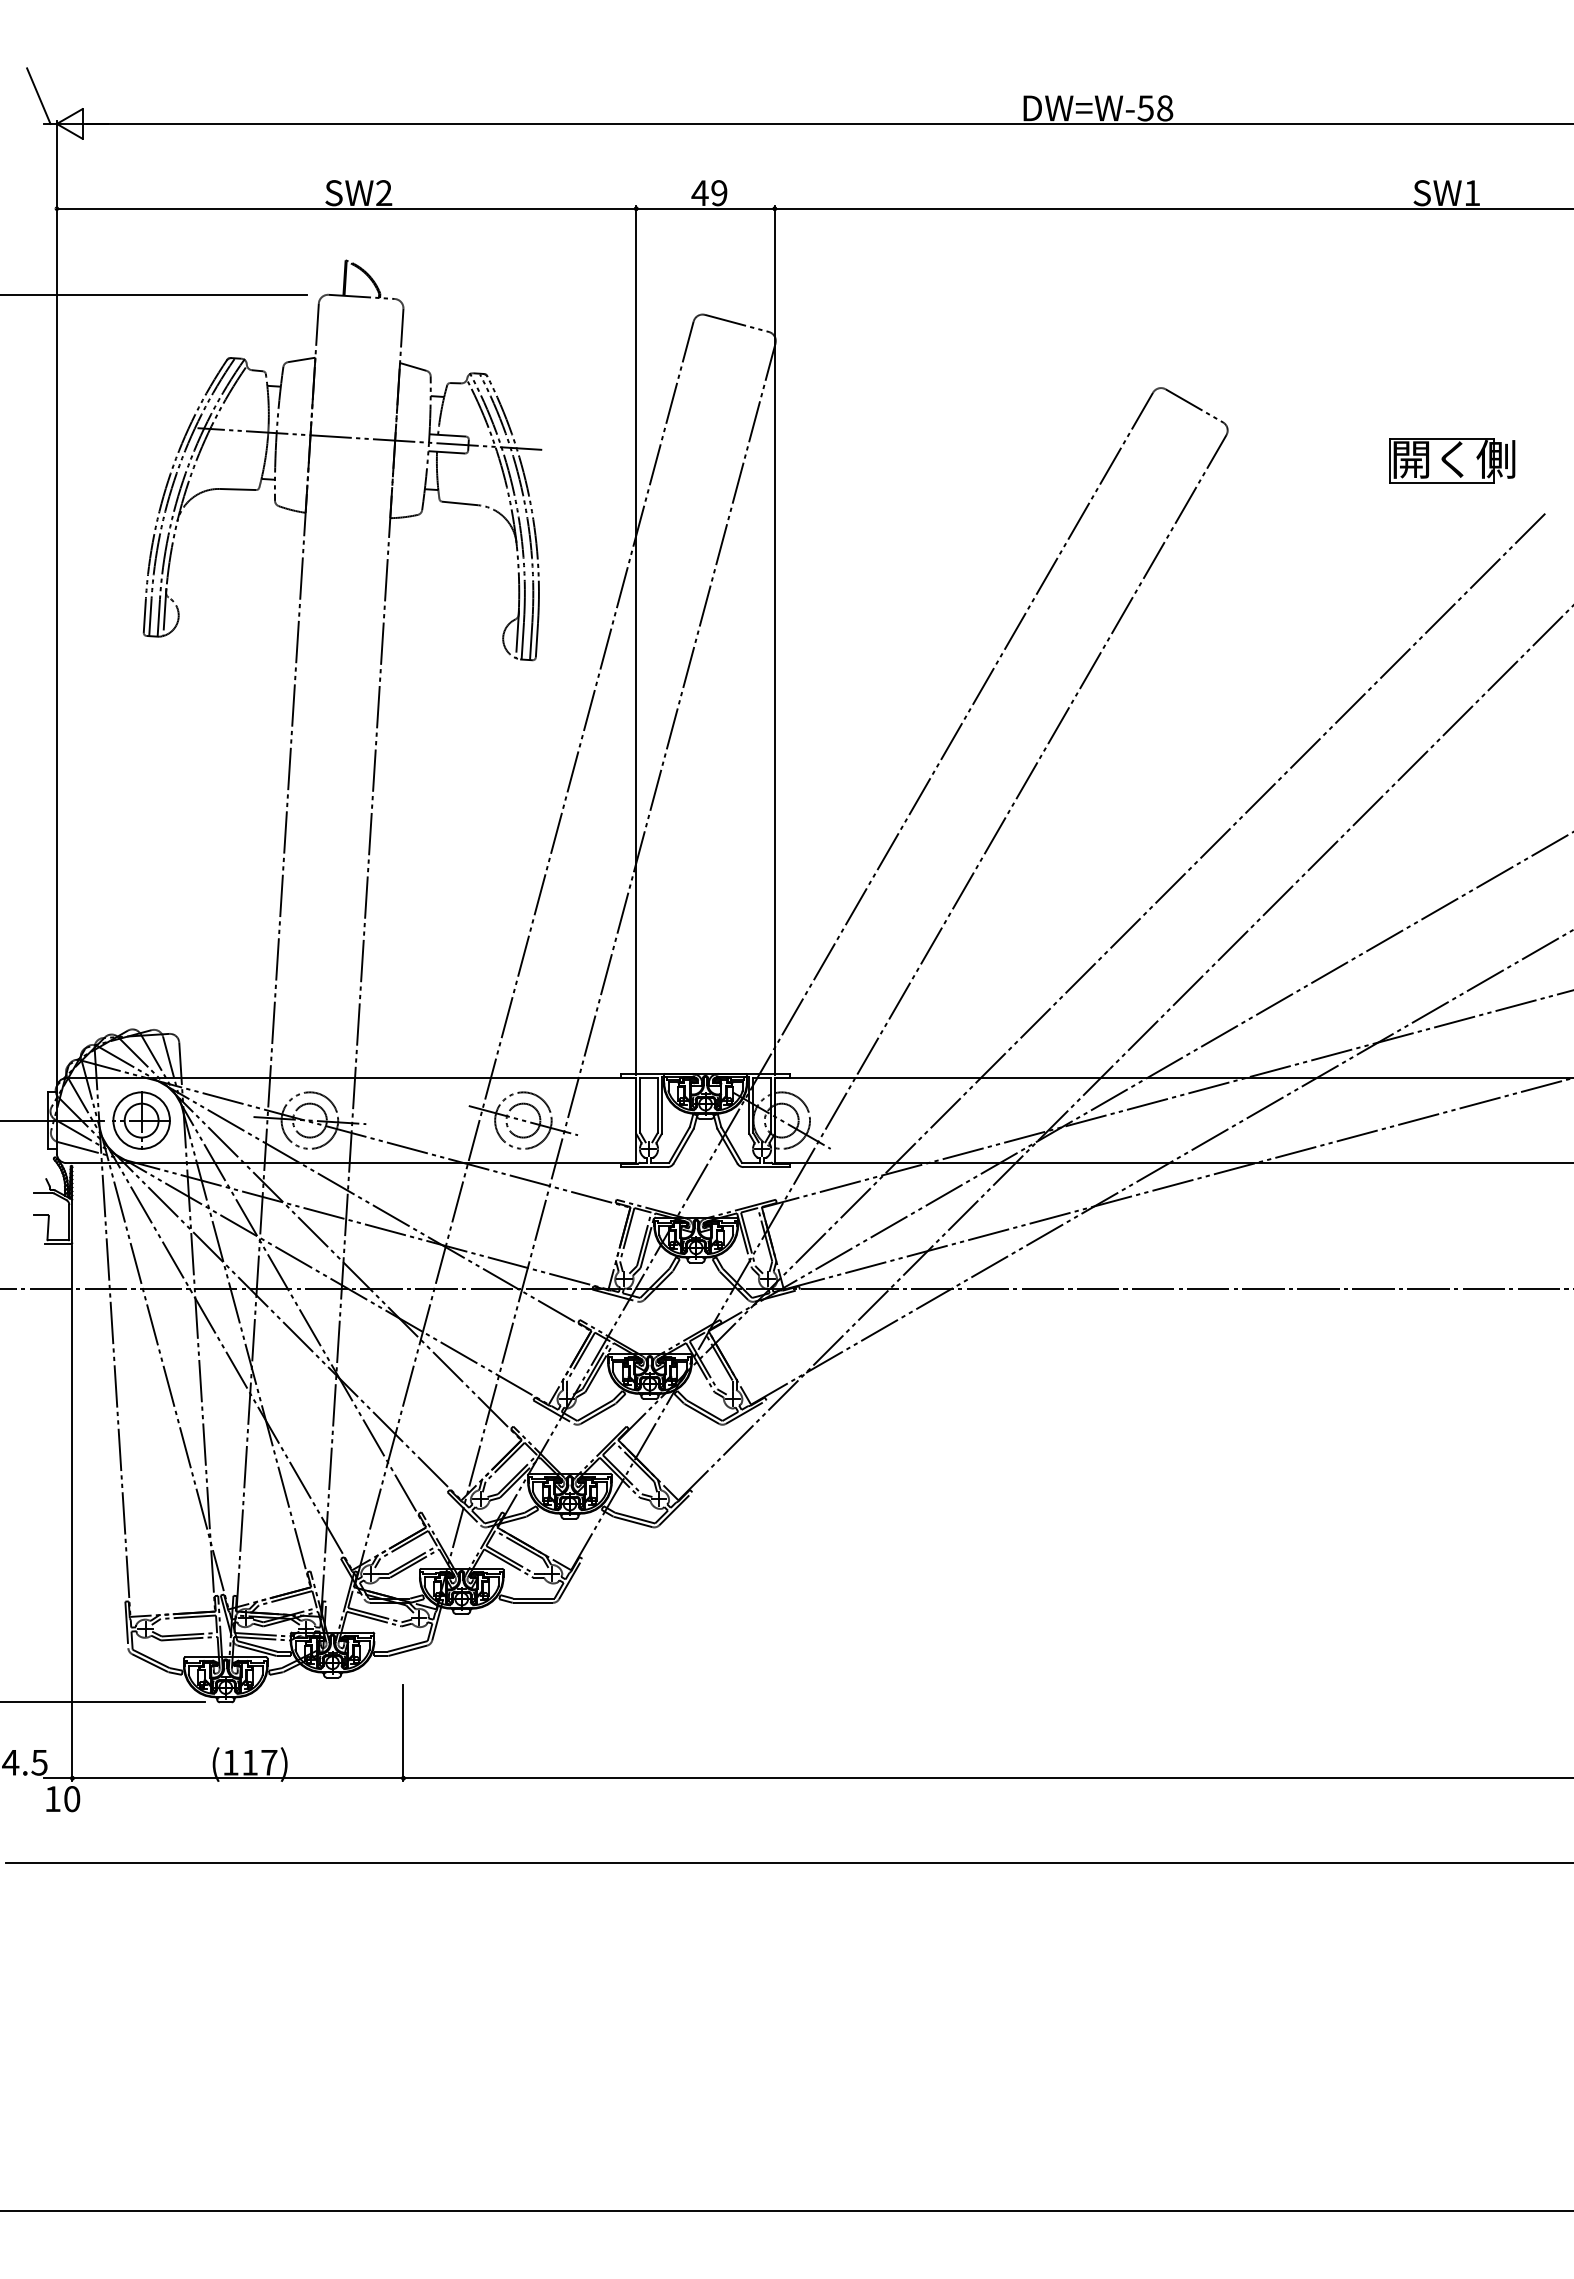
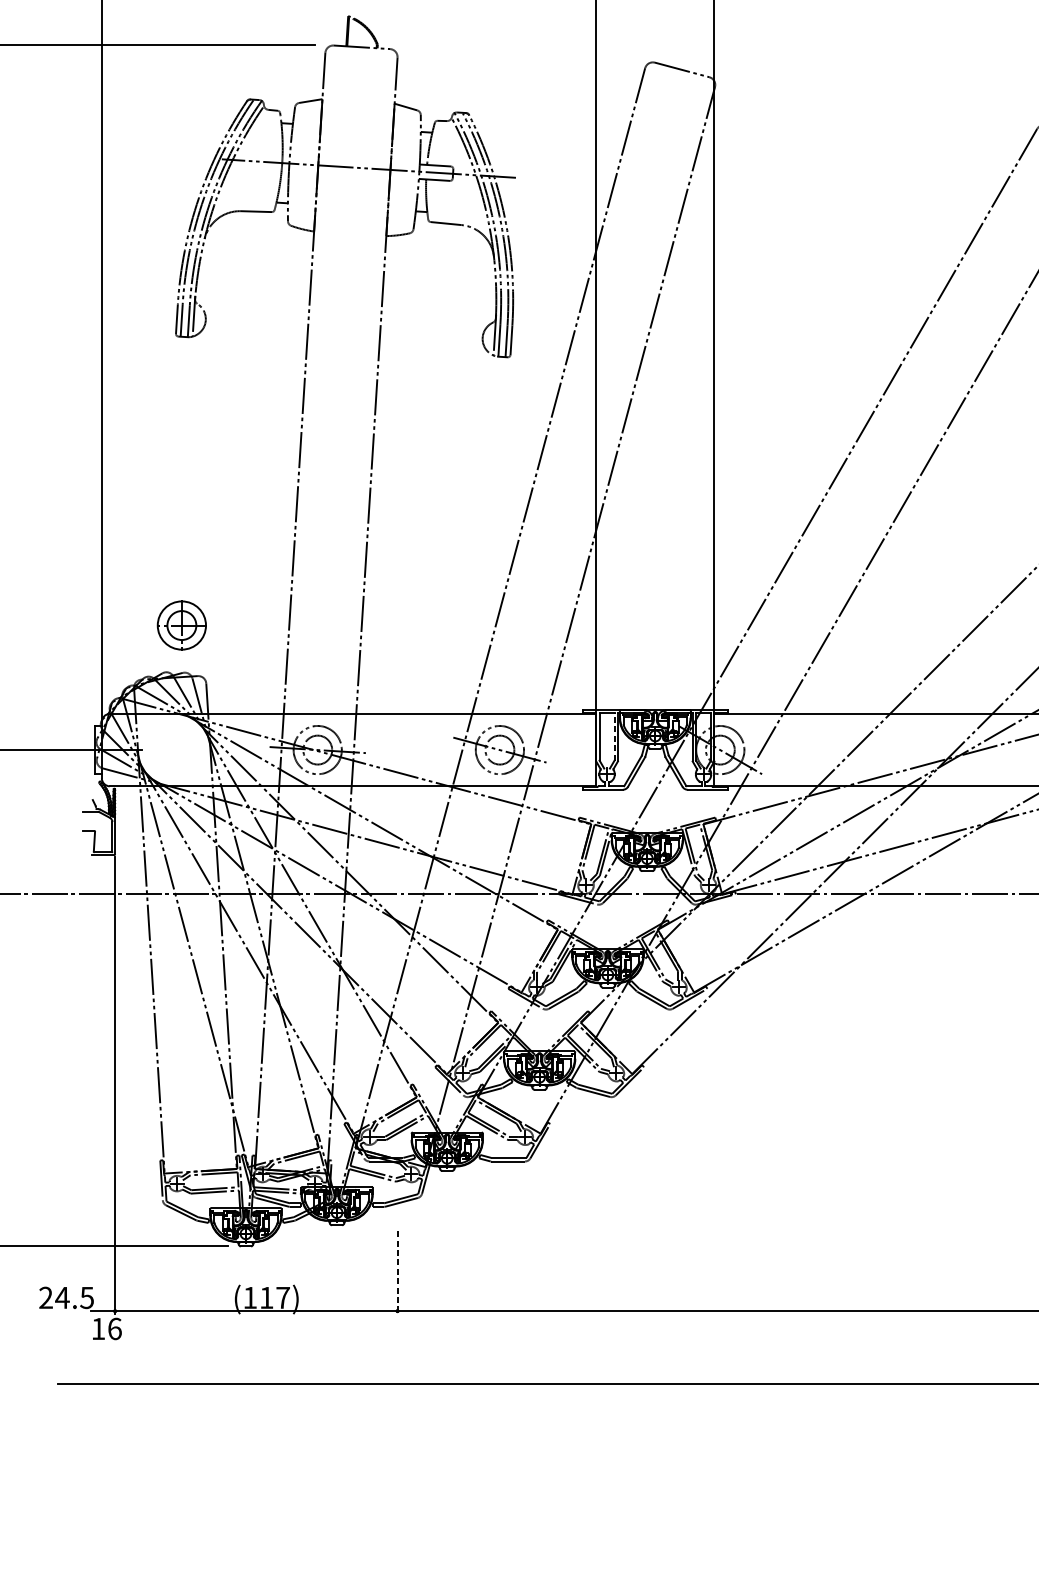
line: (657, 1105) -> (614, 737), solid -> dashed
part: (141, 1120) -> (181, 625), moved
line: (403, 1733) -> (397, 1273), solid -> dashed
text: (72, 1799) -> (115, 1329), 10 -> 16

